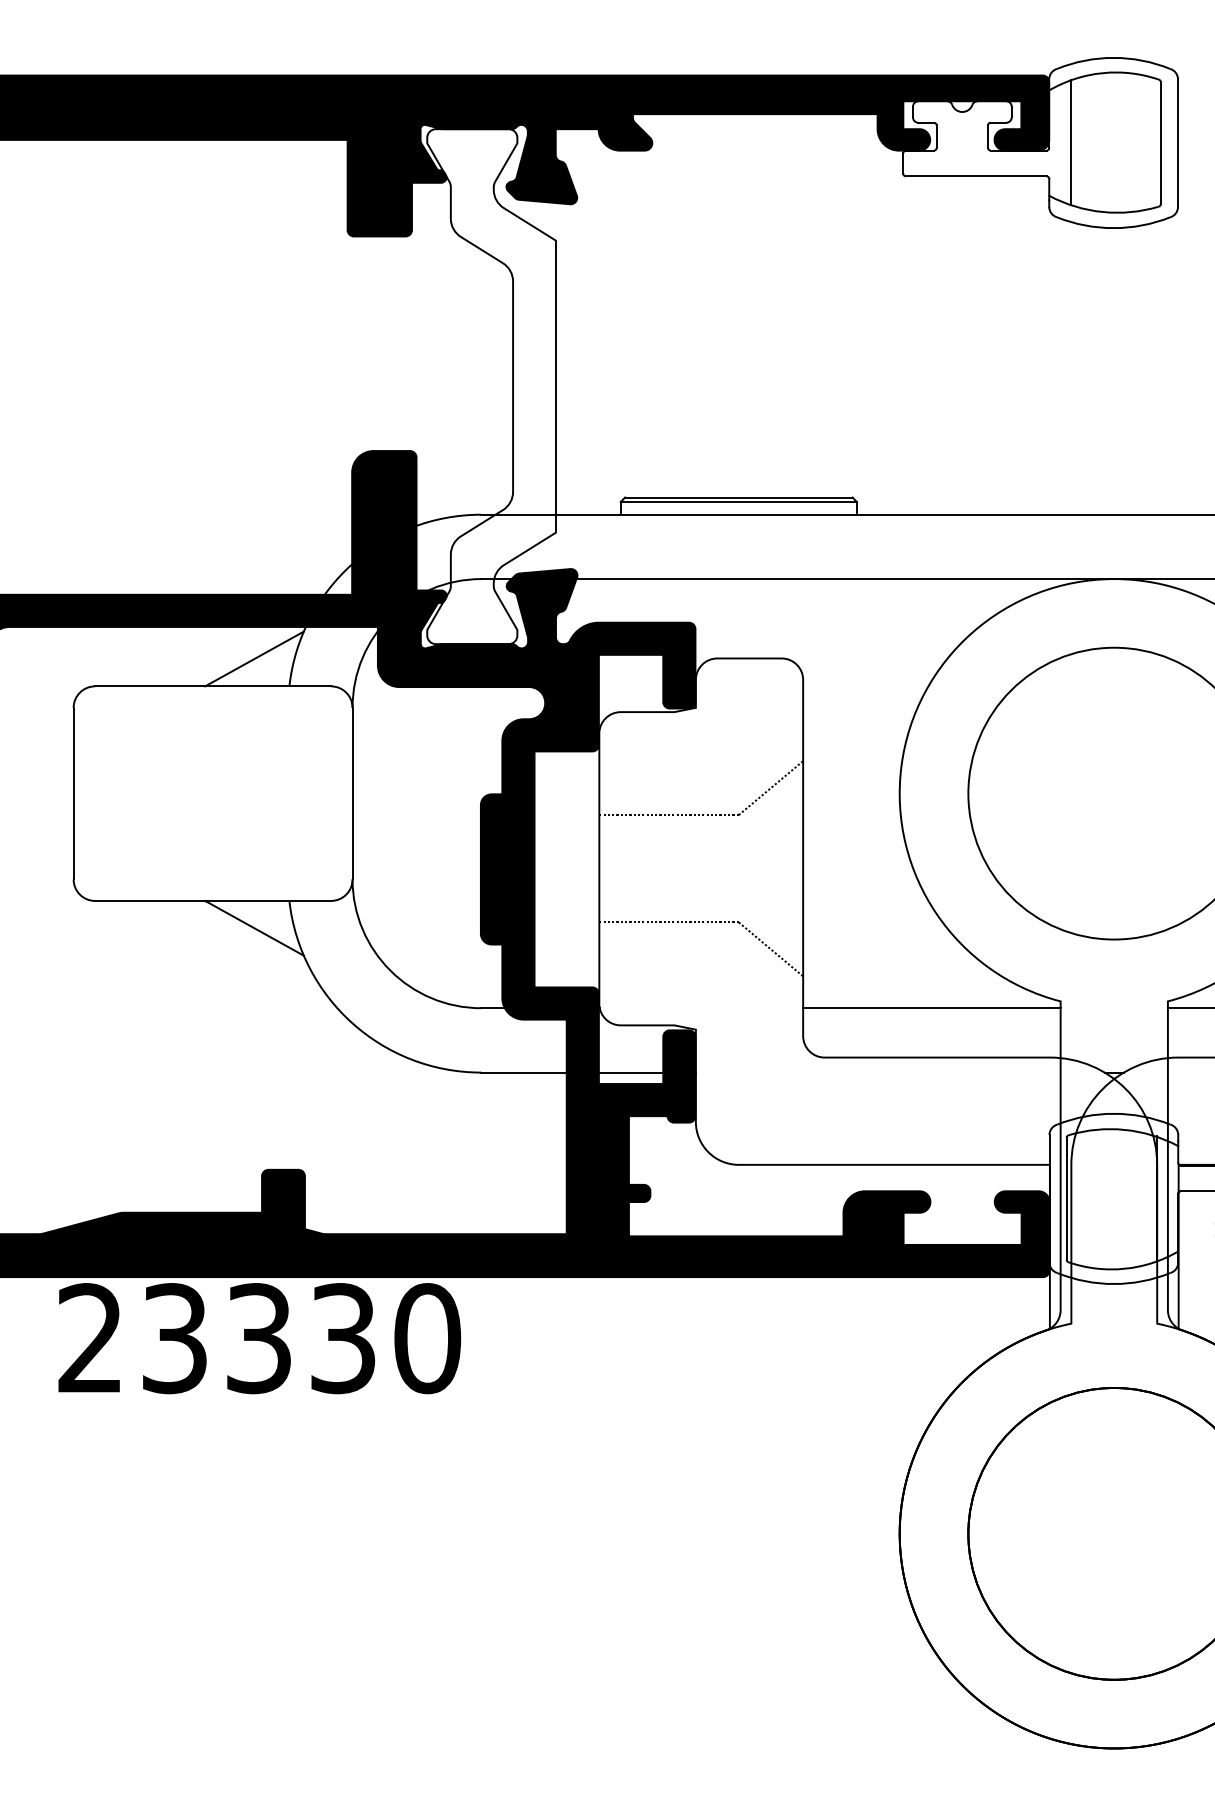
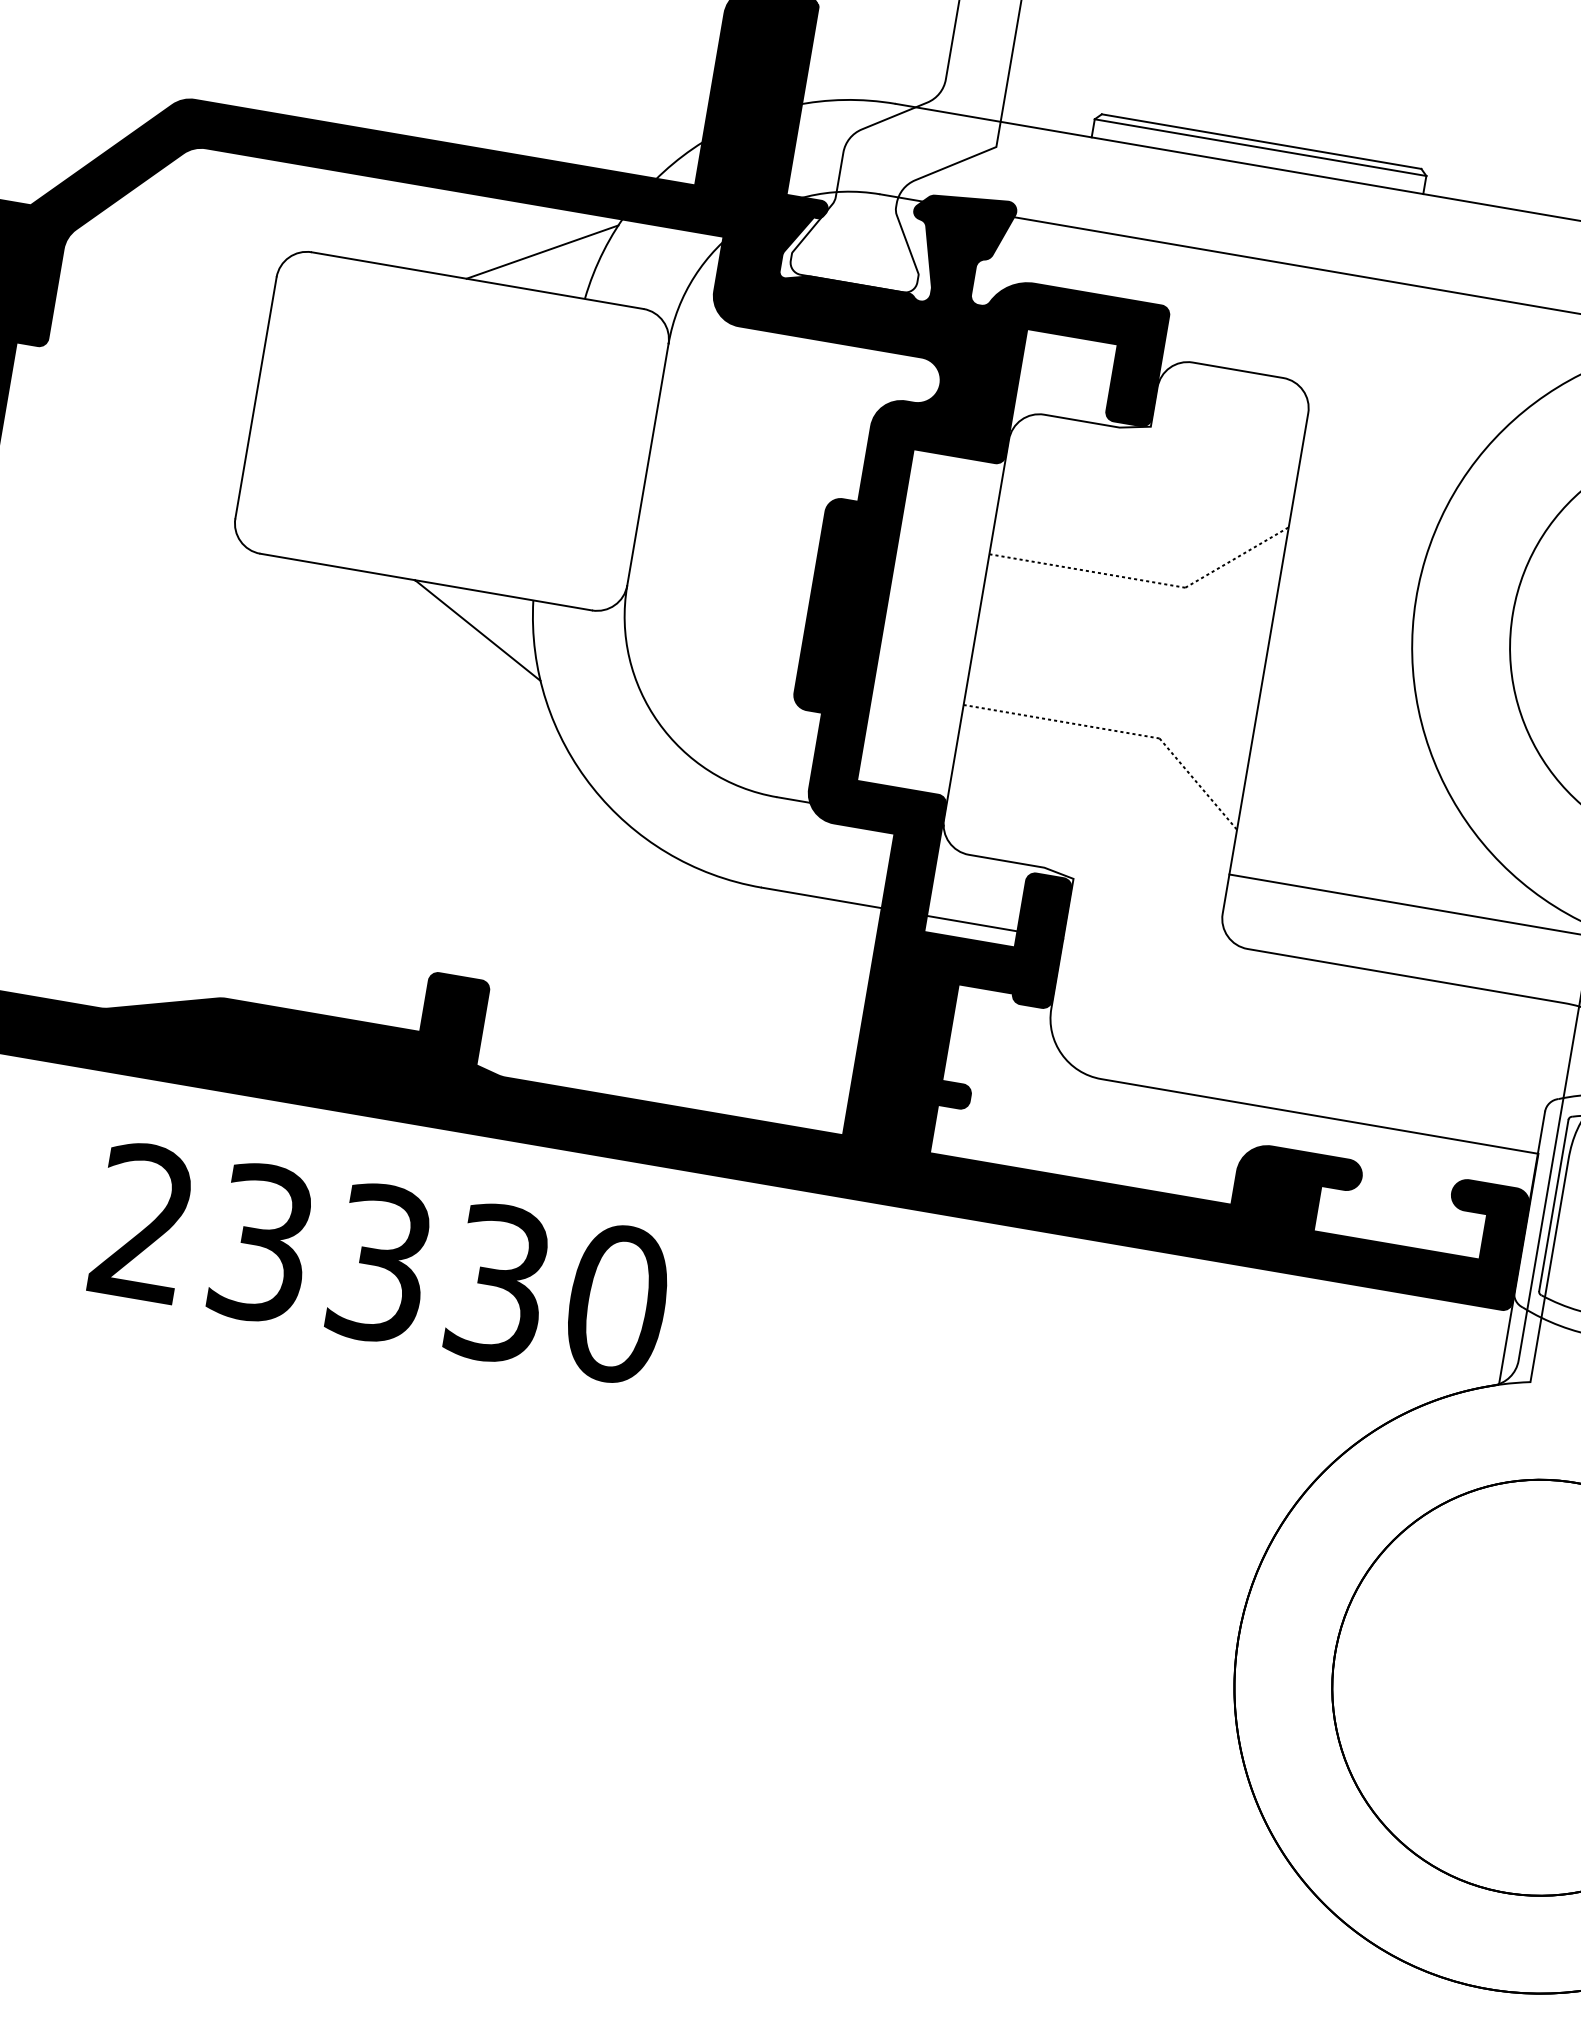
text: (259, 1338) -> (381, 1263), moved

